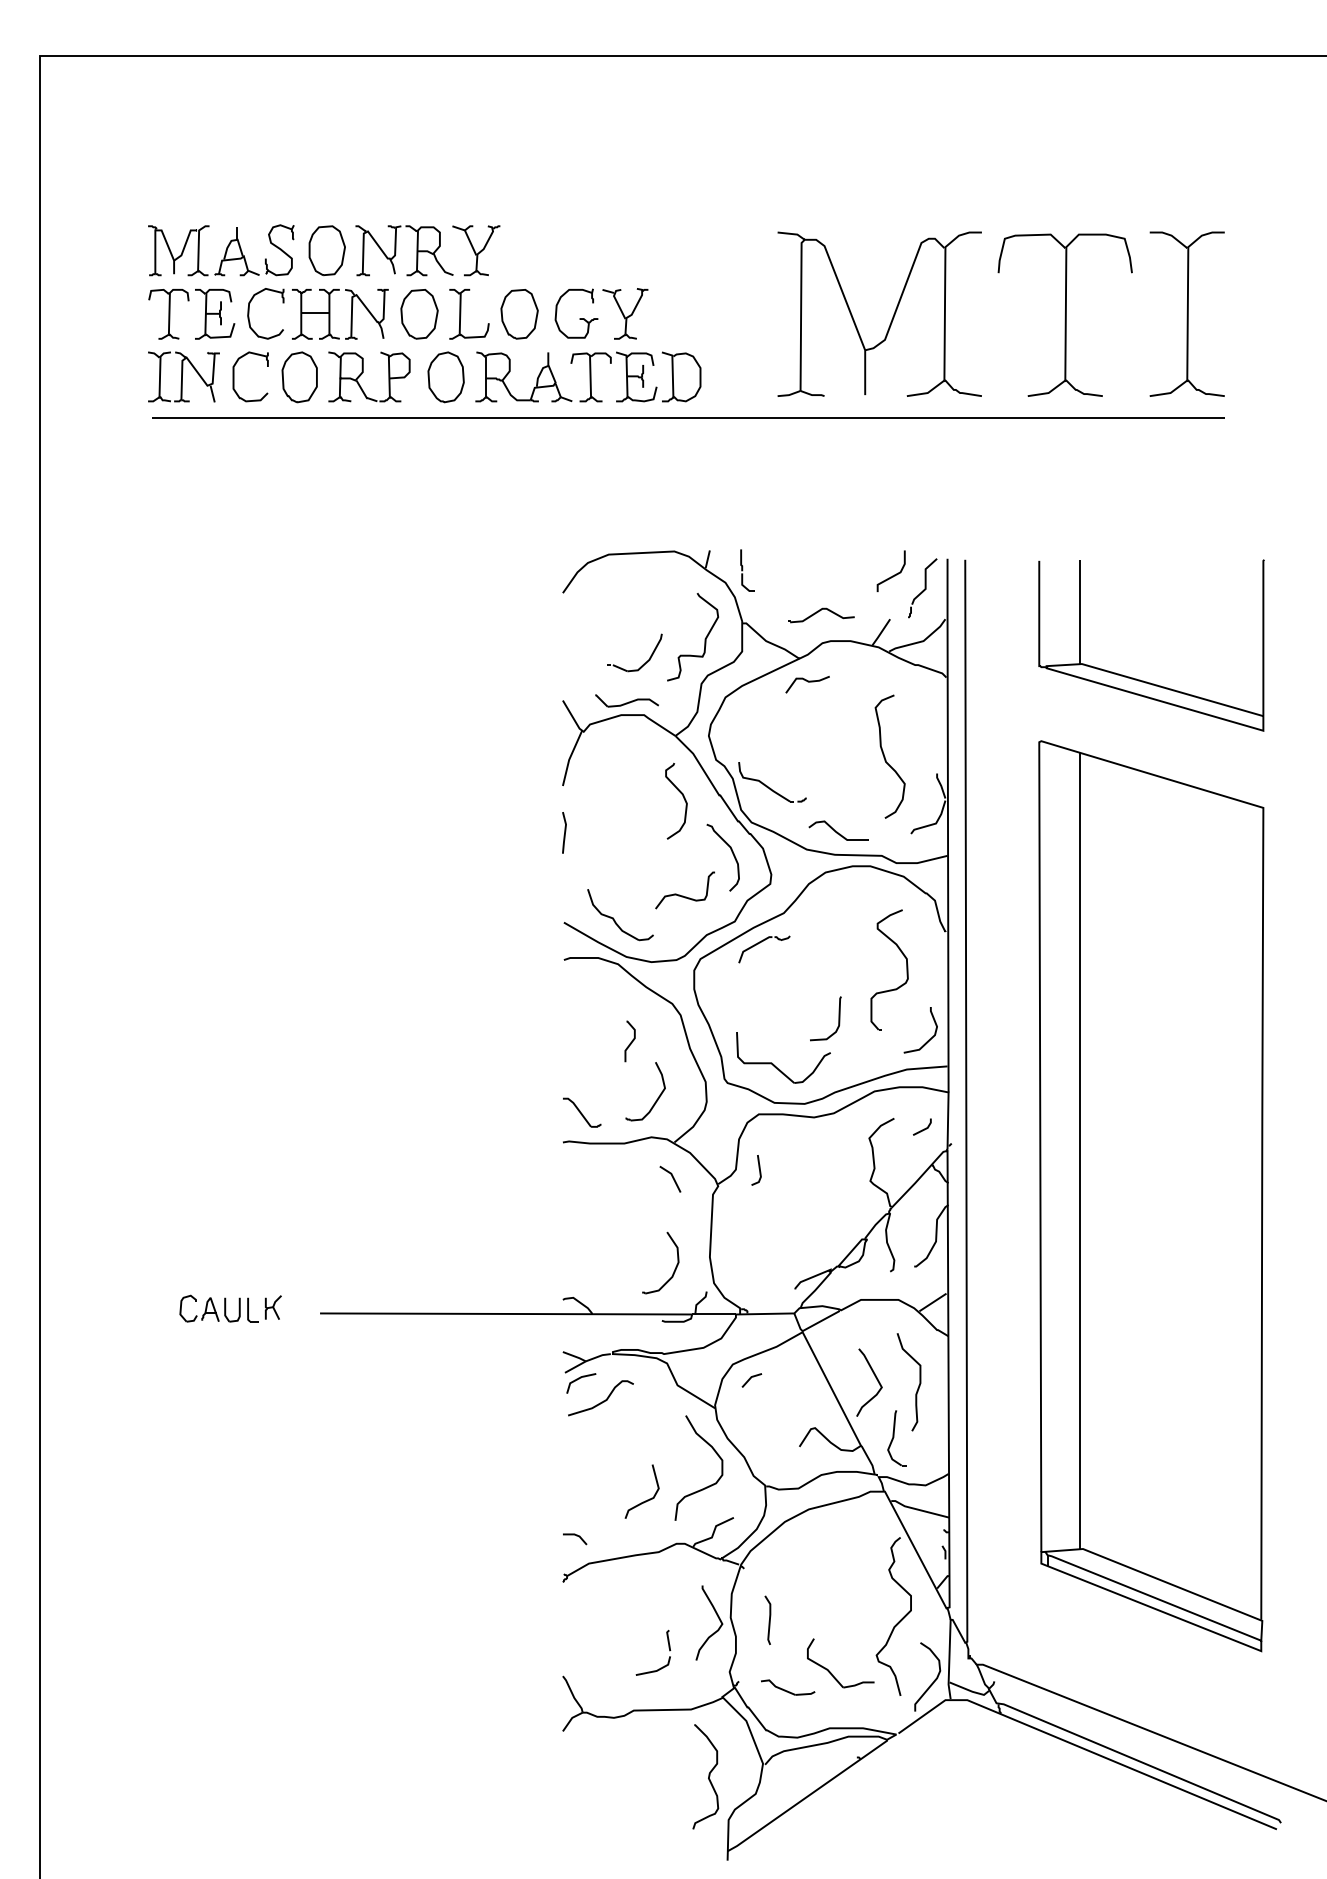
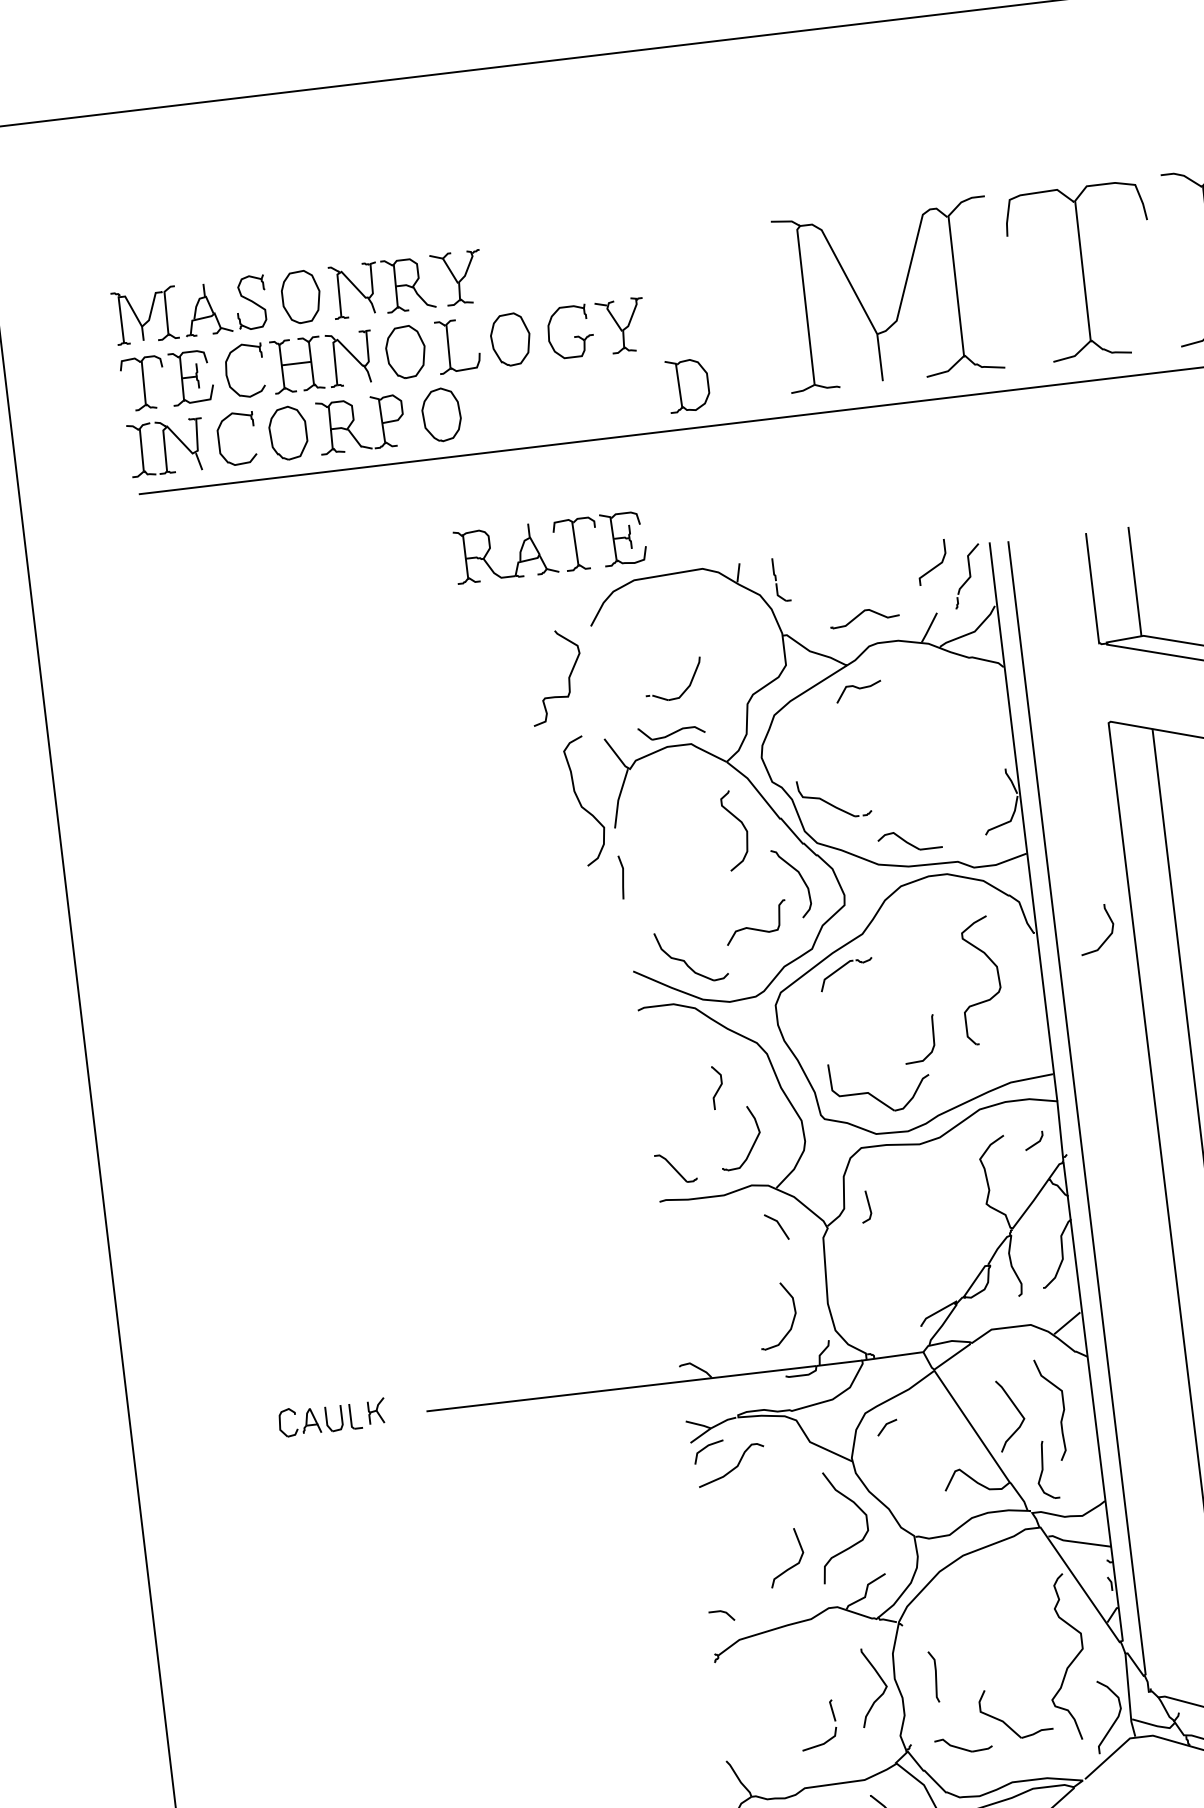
part: (556, 381) -> (540, 553), moved
curve: (704, 639) -> (568, 678), moved
curve: (885, 756) -> (580, 801), moved
curve: (929, 1038) -> (1106, 937), moved

